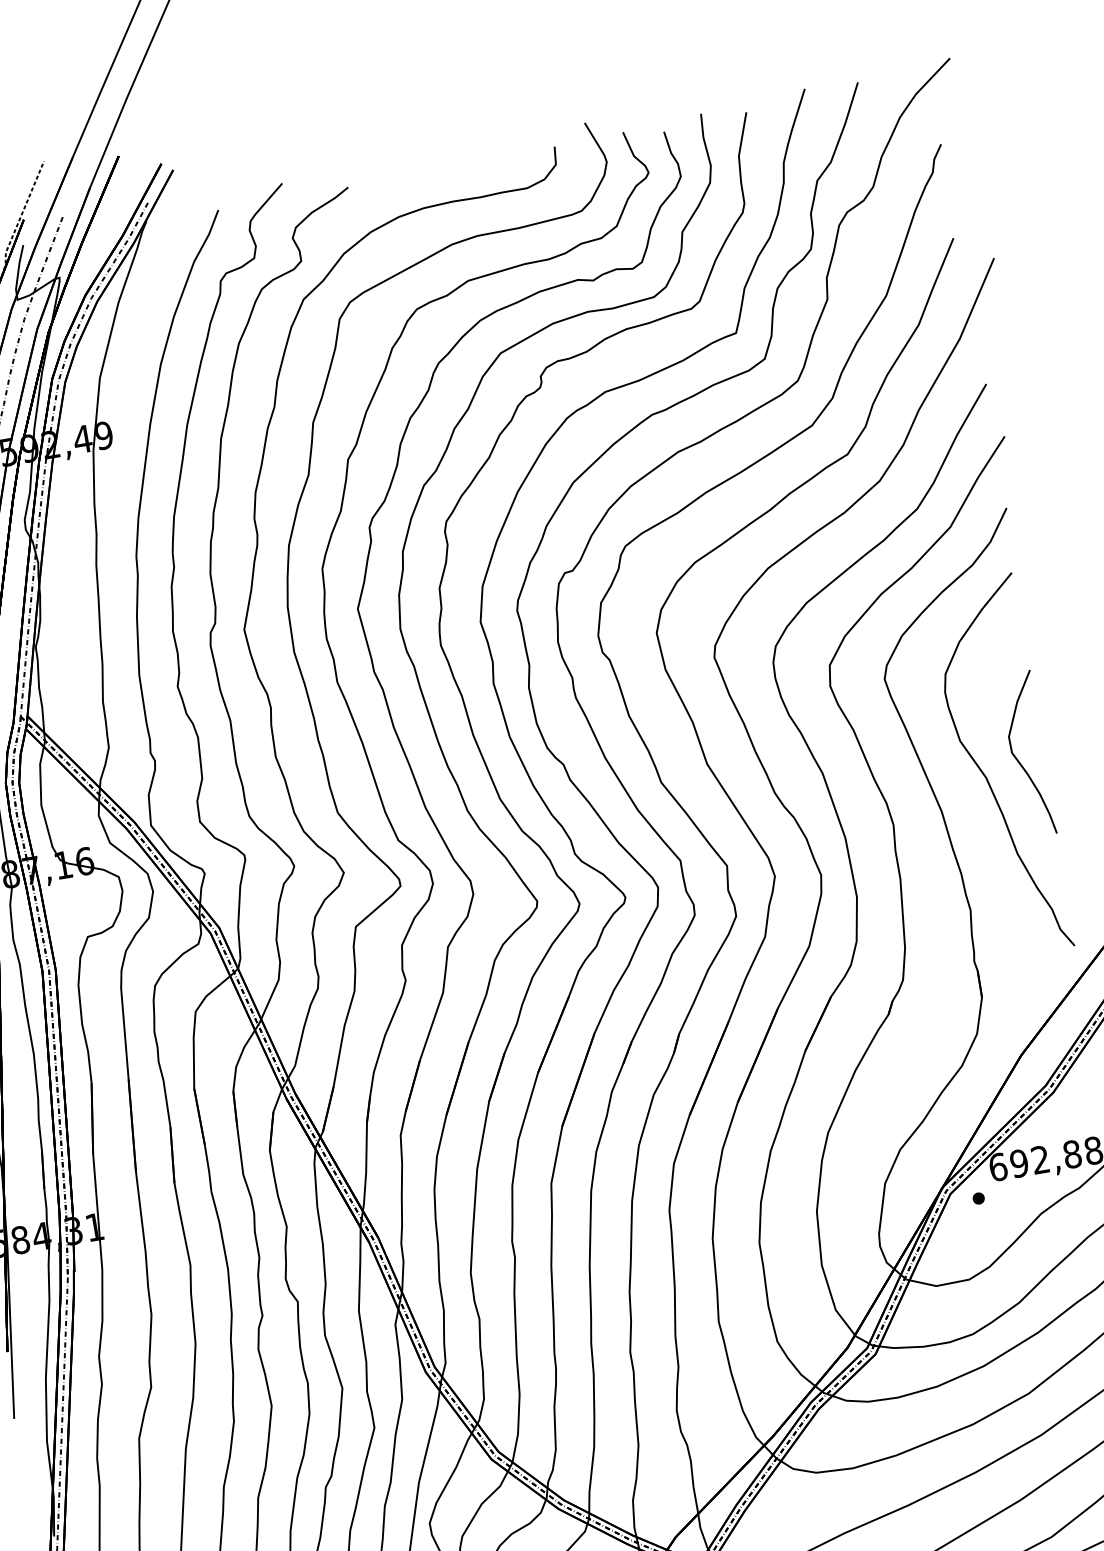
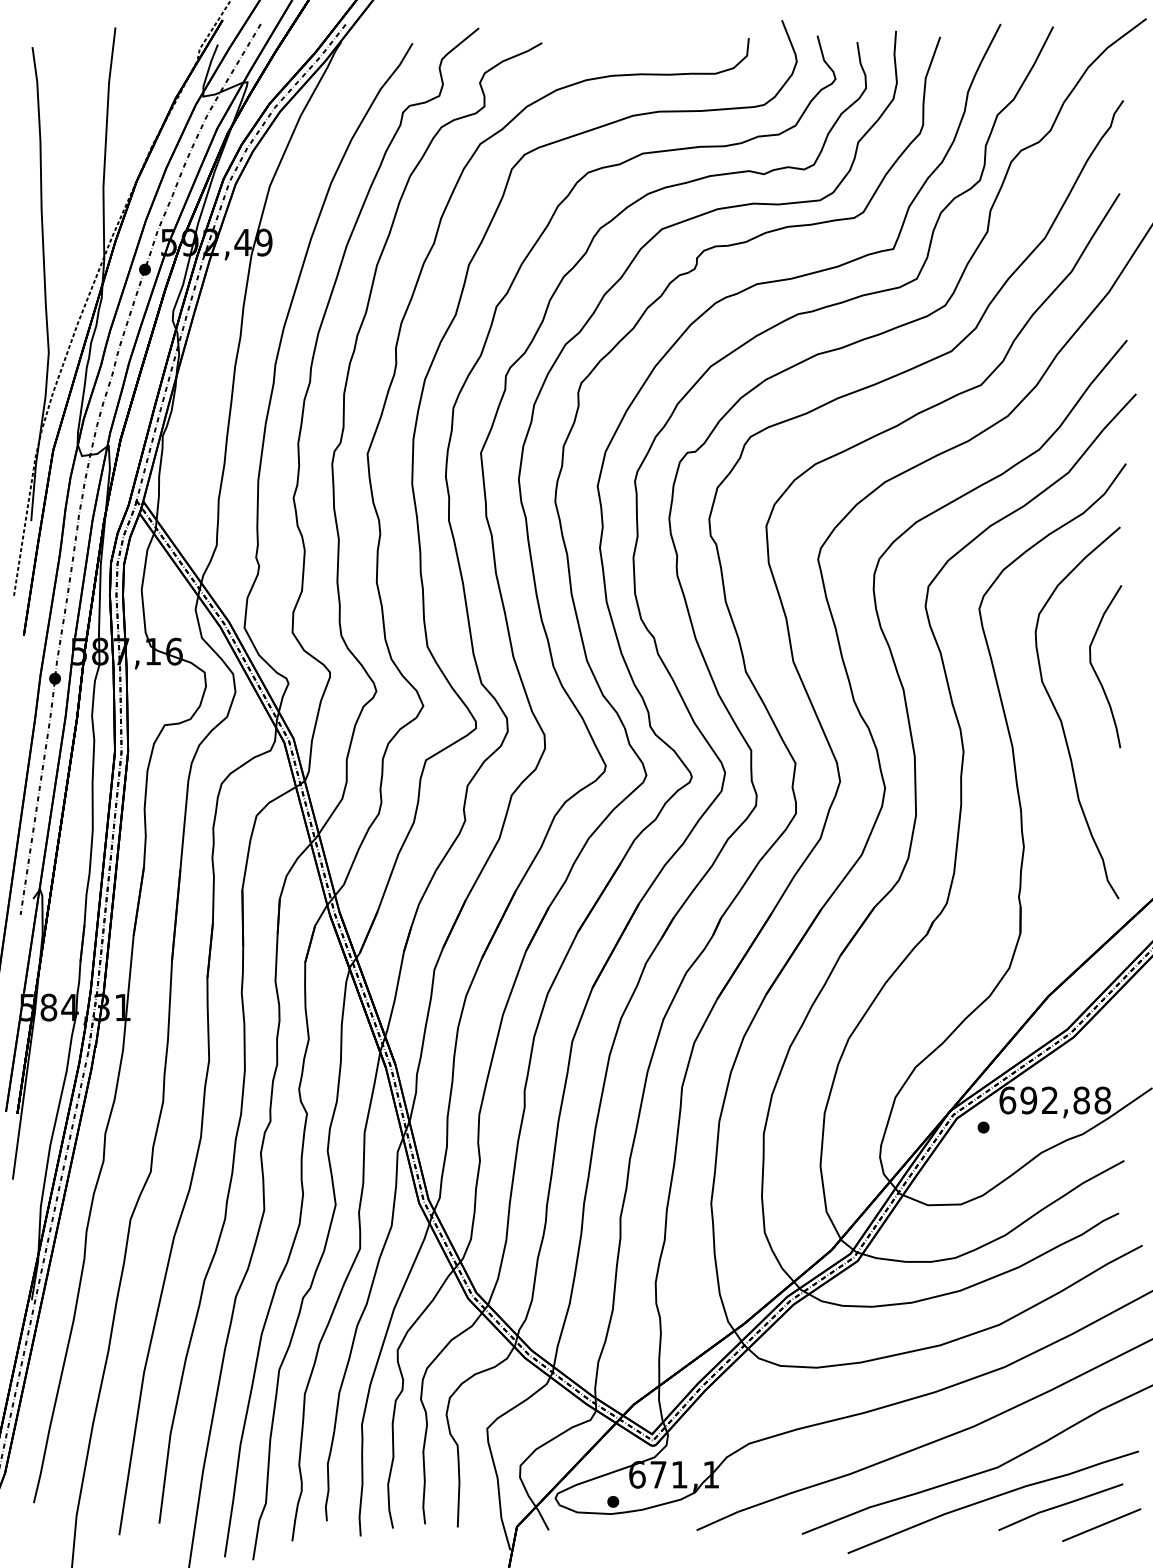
curve: (1018, 759) -> (1095, 670), moved

